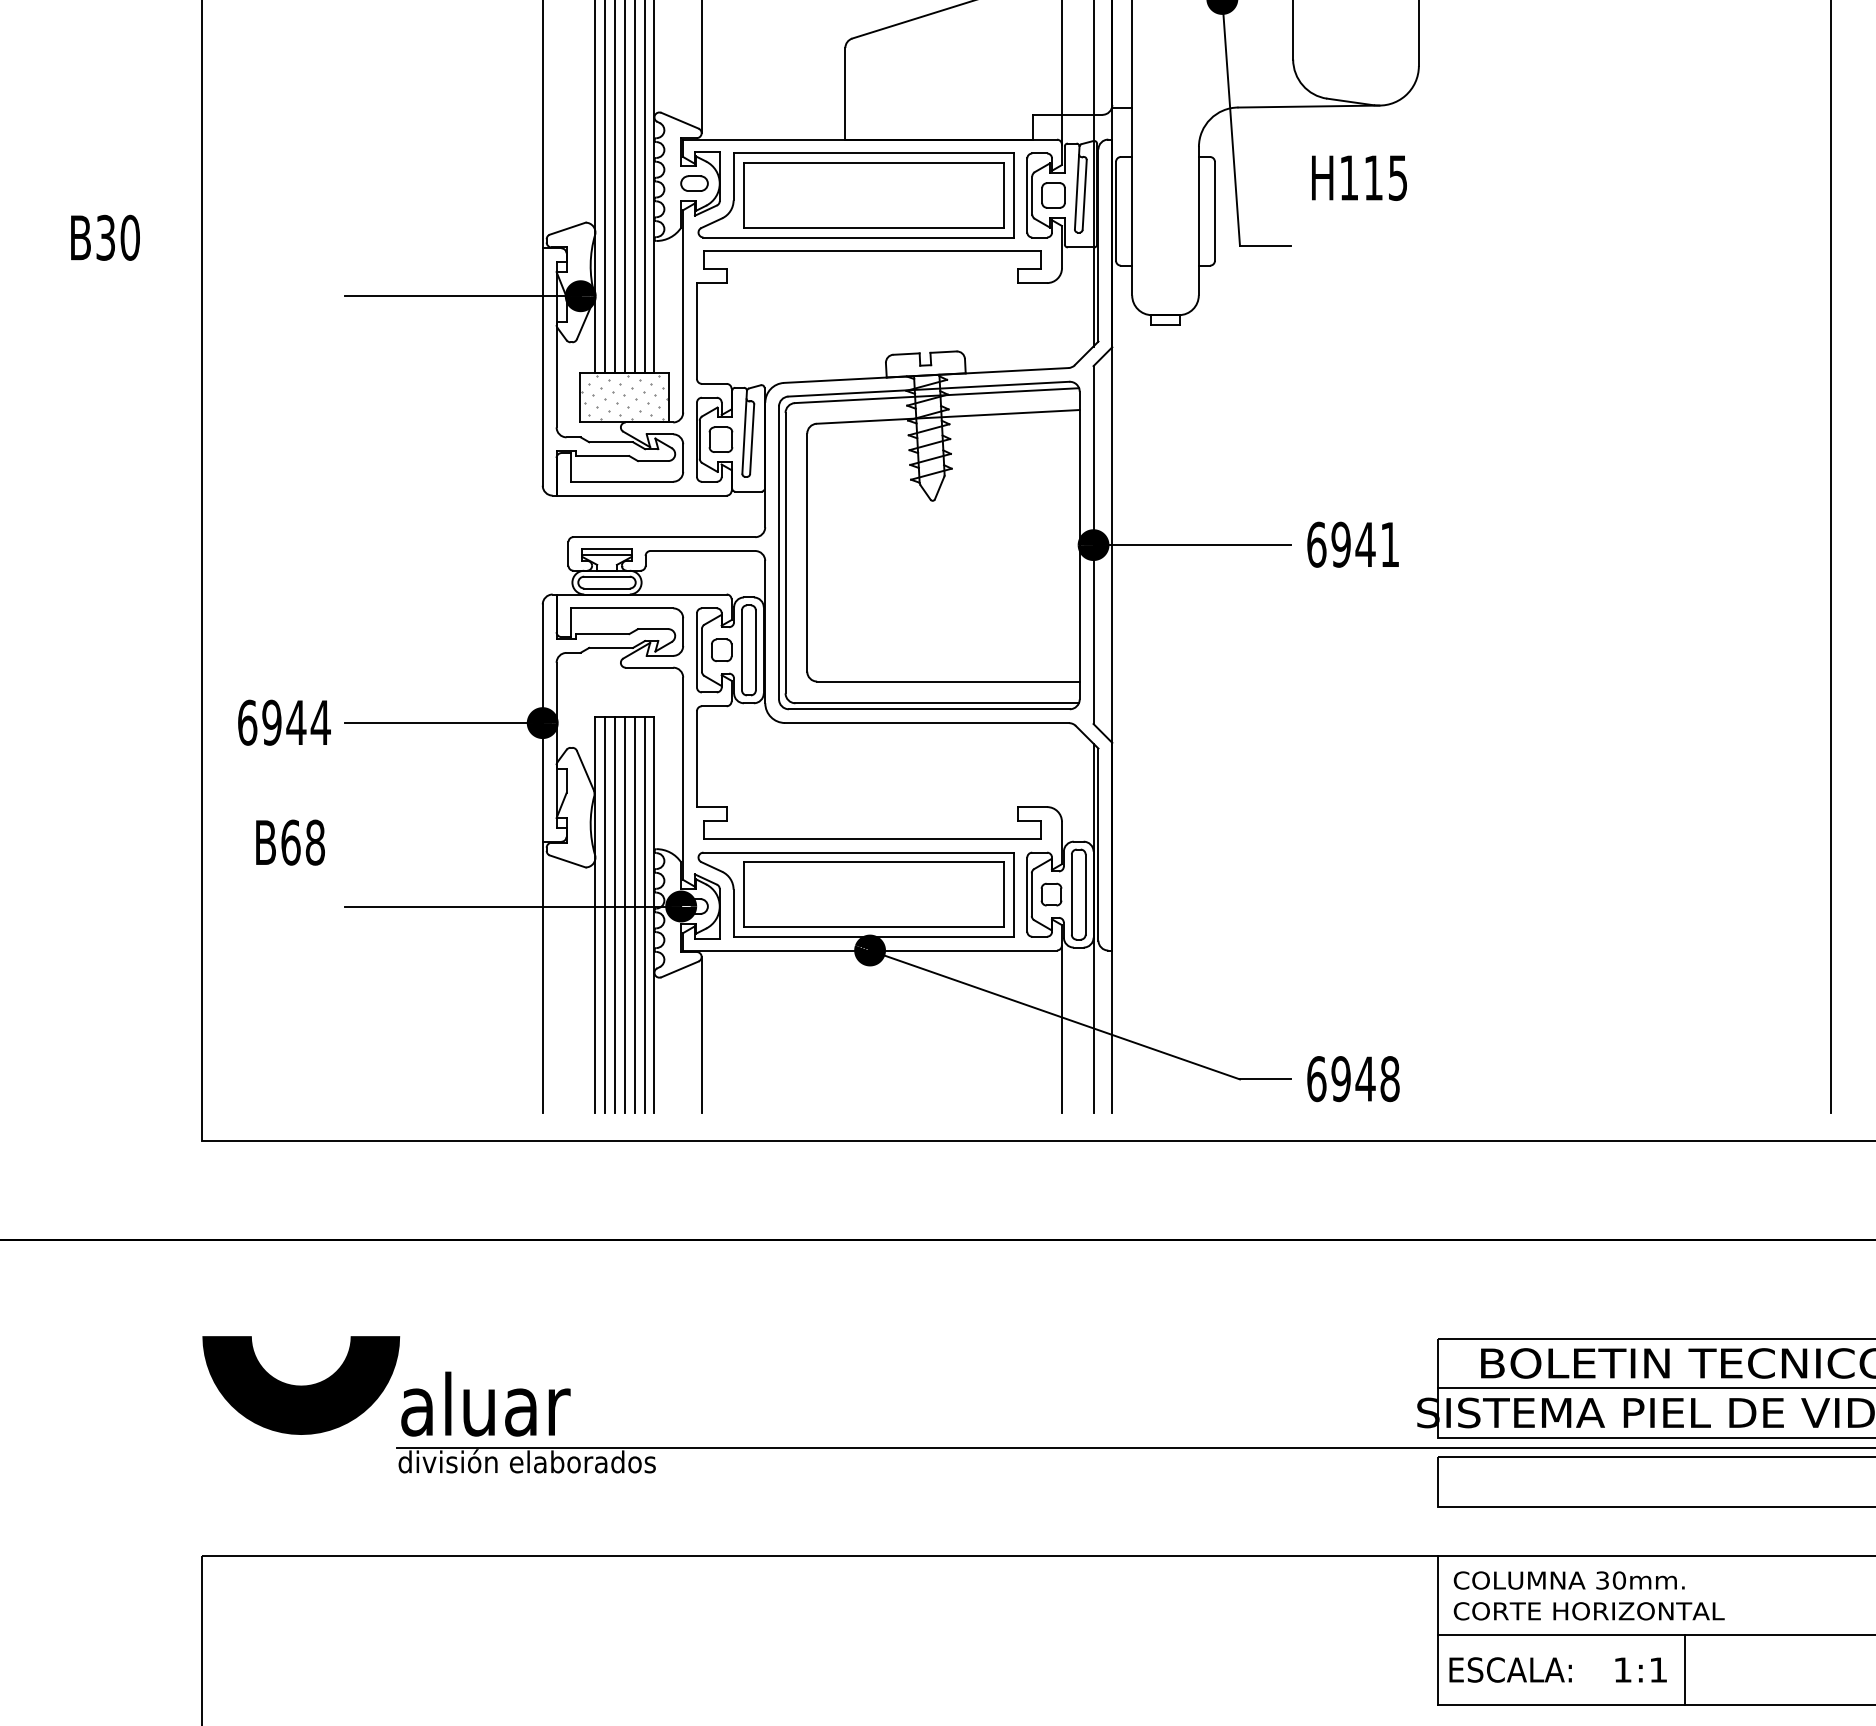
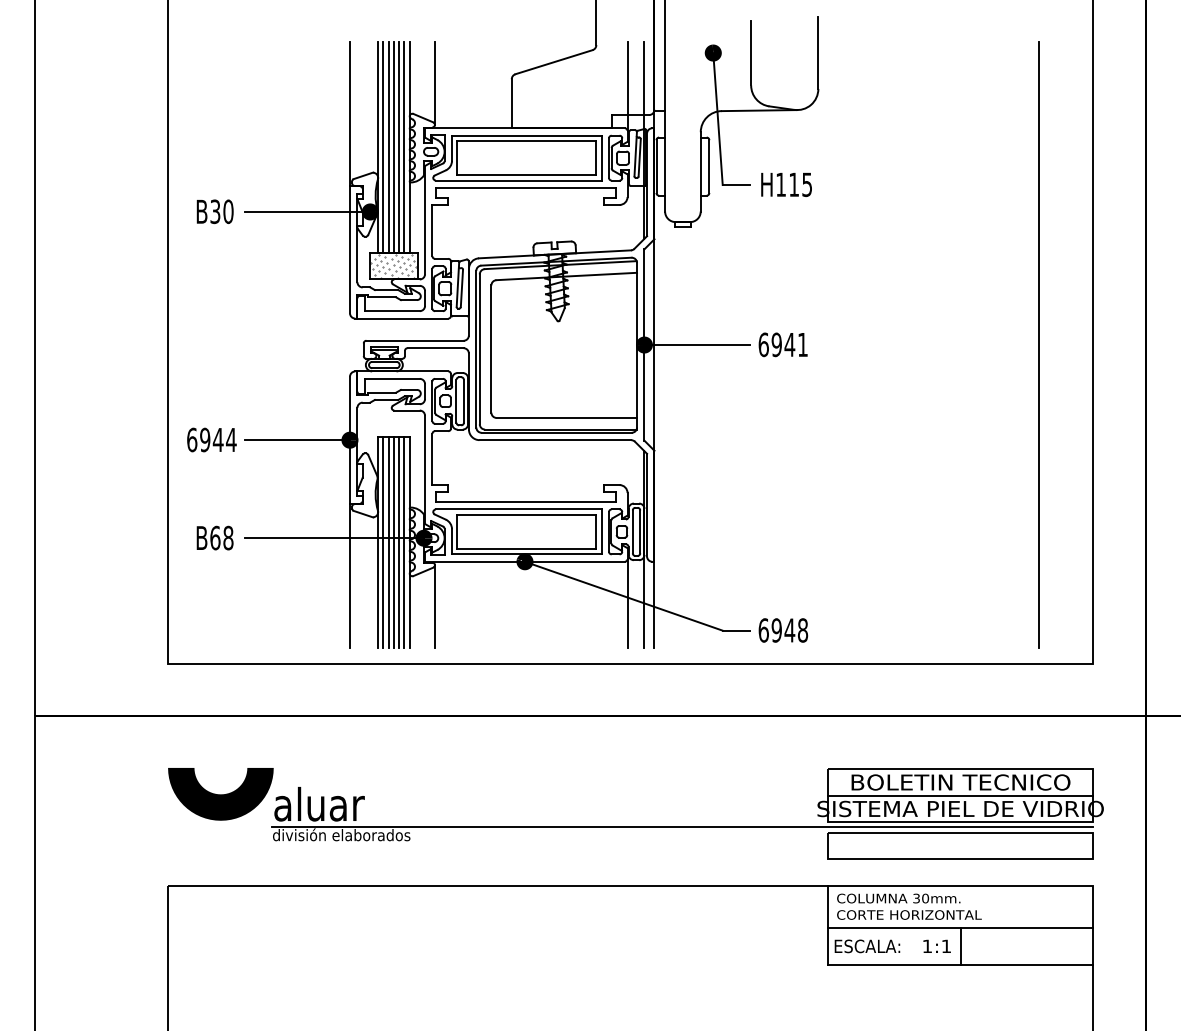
text: (1359, 177) -> (786, 184), moved
text: (104, 237) -> (214, 211), moved
text: (289, 841) -> (214, 537), moved

